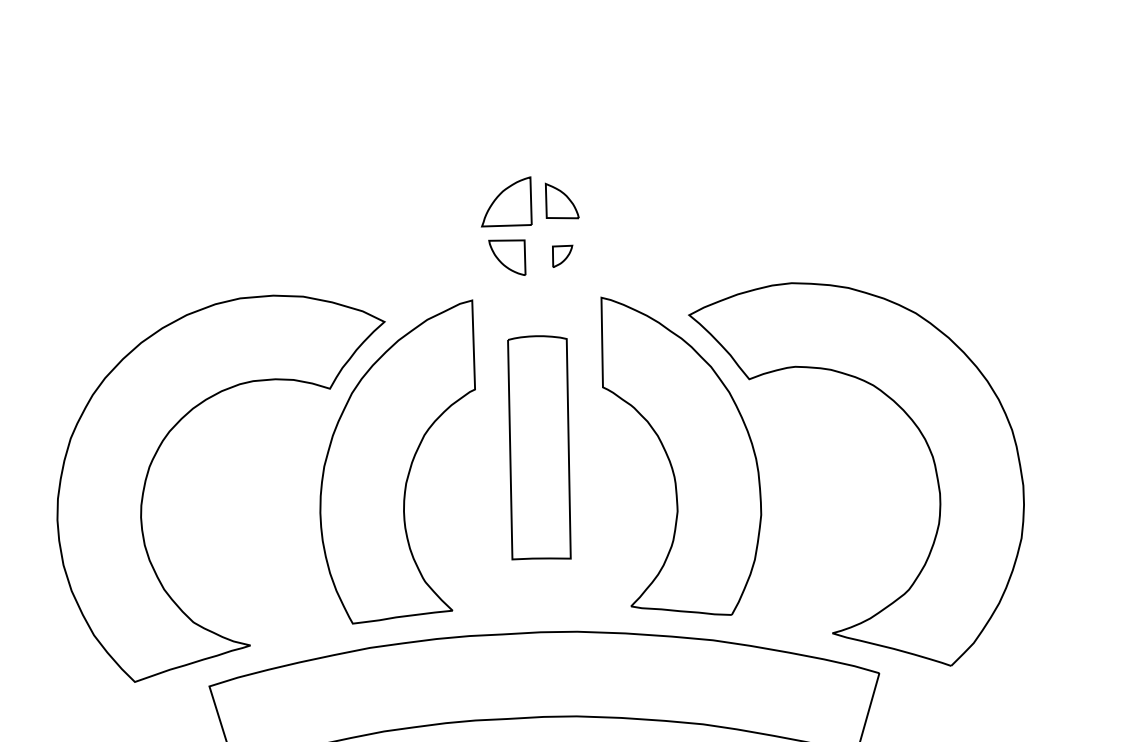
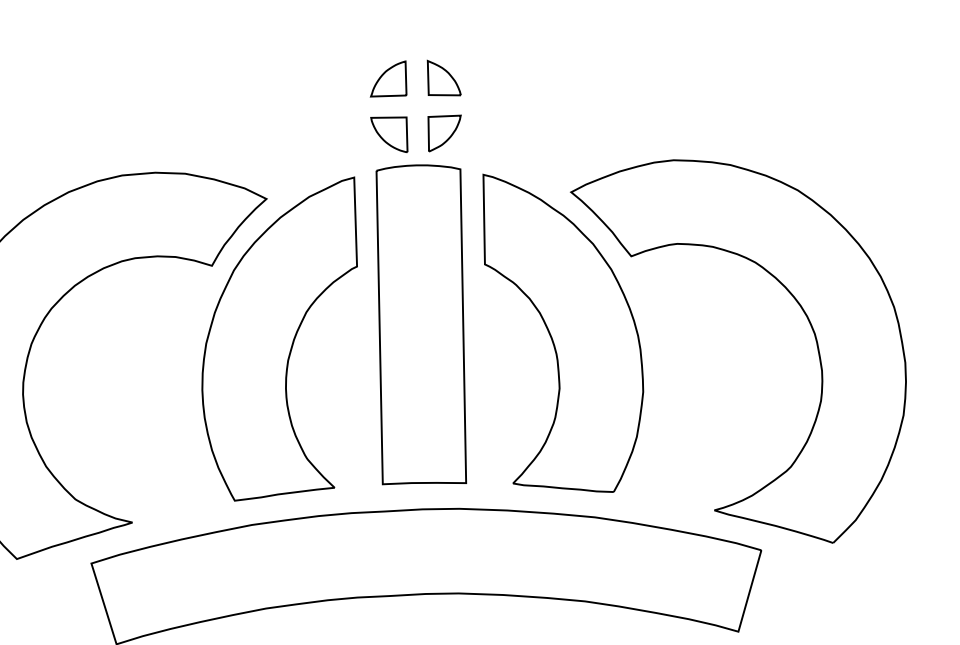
part: (506, 201) -> (388, 78), size x0.71
part: (562, 256) -> (444, 133), size x1.67
part: (539, 447) -> (421, 324), size x1.43

